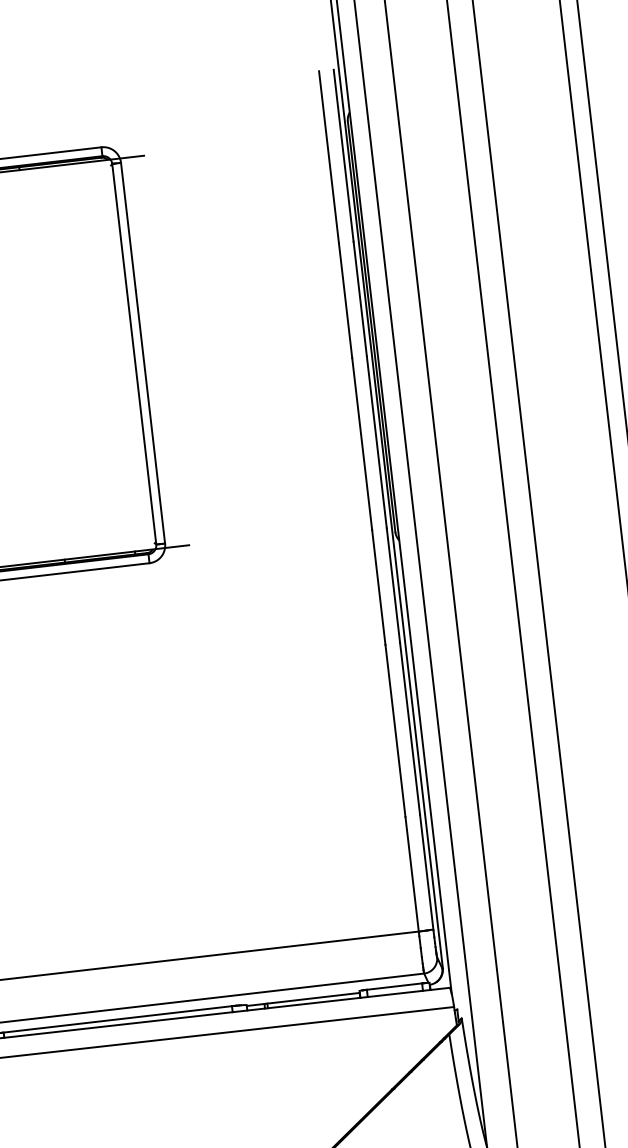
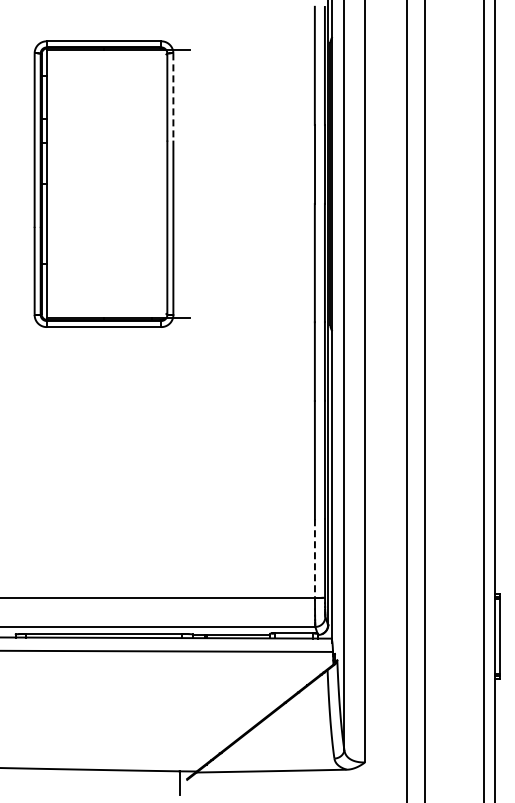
line: (128, 227) -> (173, 97), solid -> dashed
line: (411, 877) -> (314, 560), solid -> dashed

